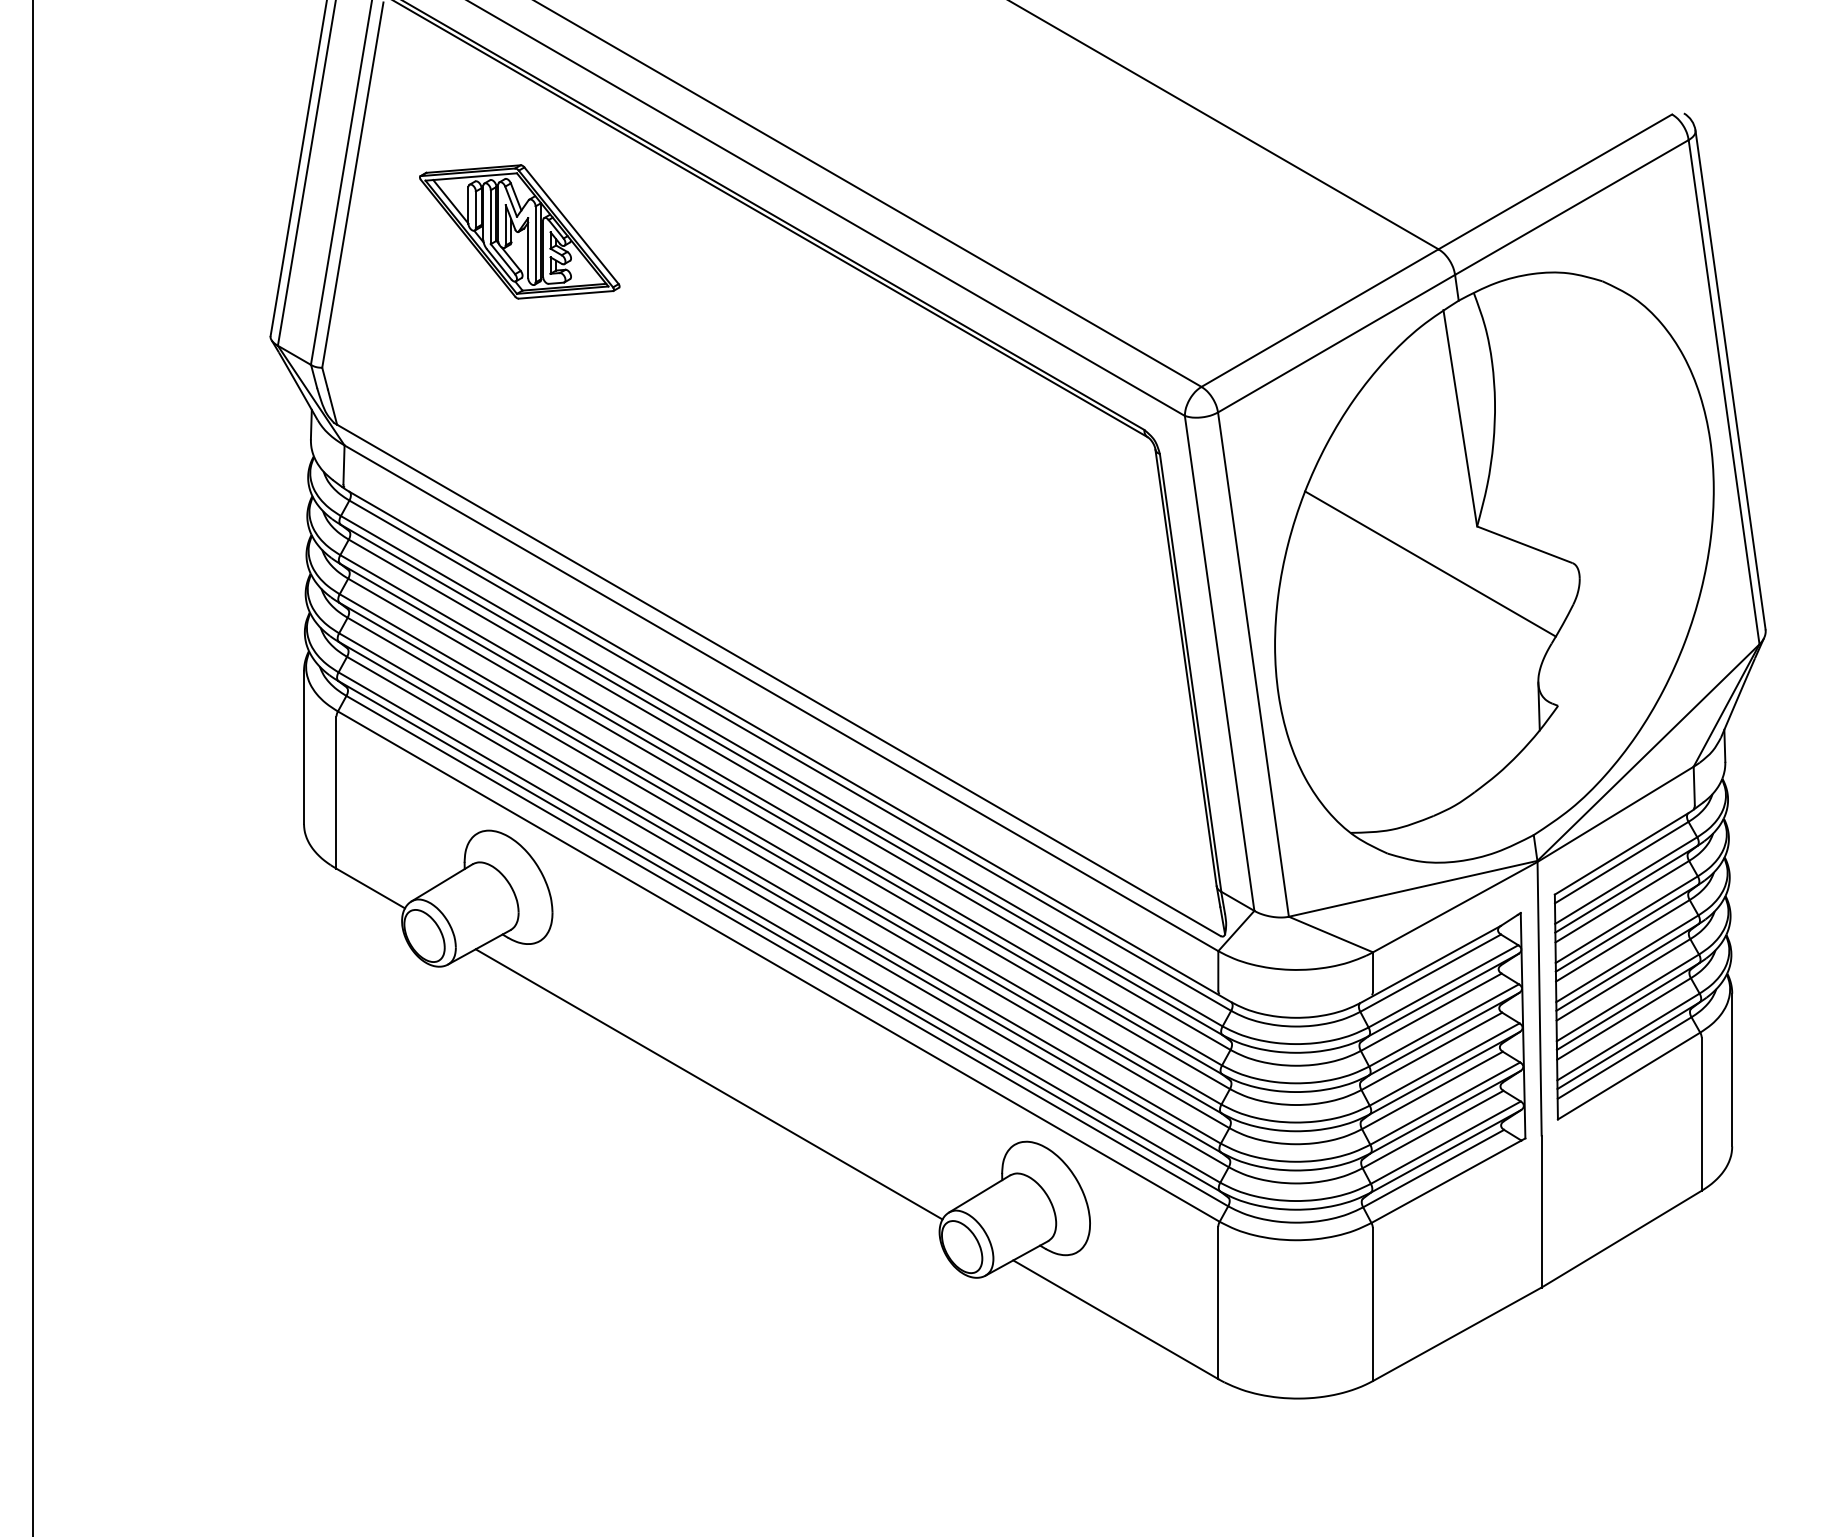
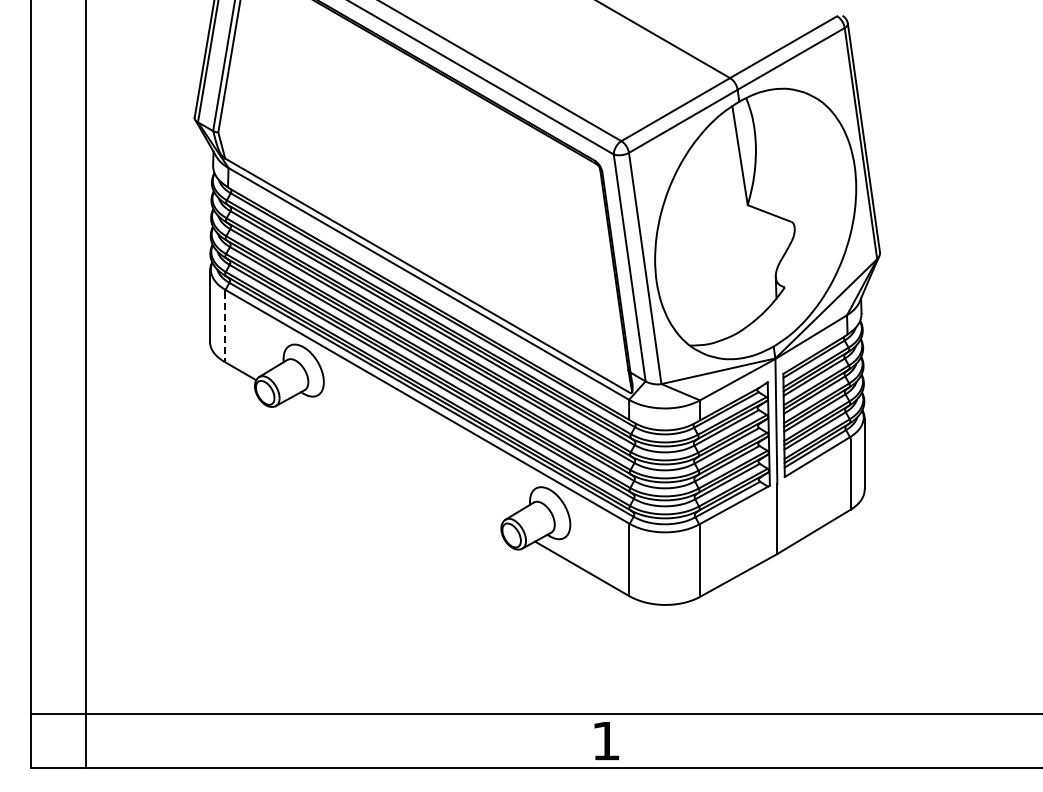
part: (518, 230) -> (308, 69), removed
line: (1428, 564) -> (725, 222), removed
line: (335, 793) -> (224, 327), solid -> dashed
line: (708, 1083) -> (395, 460), removed

